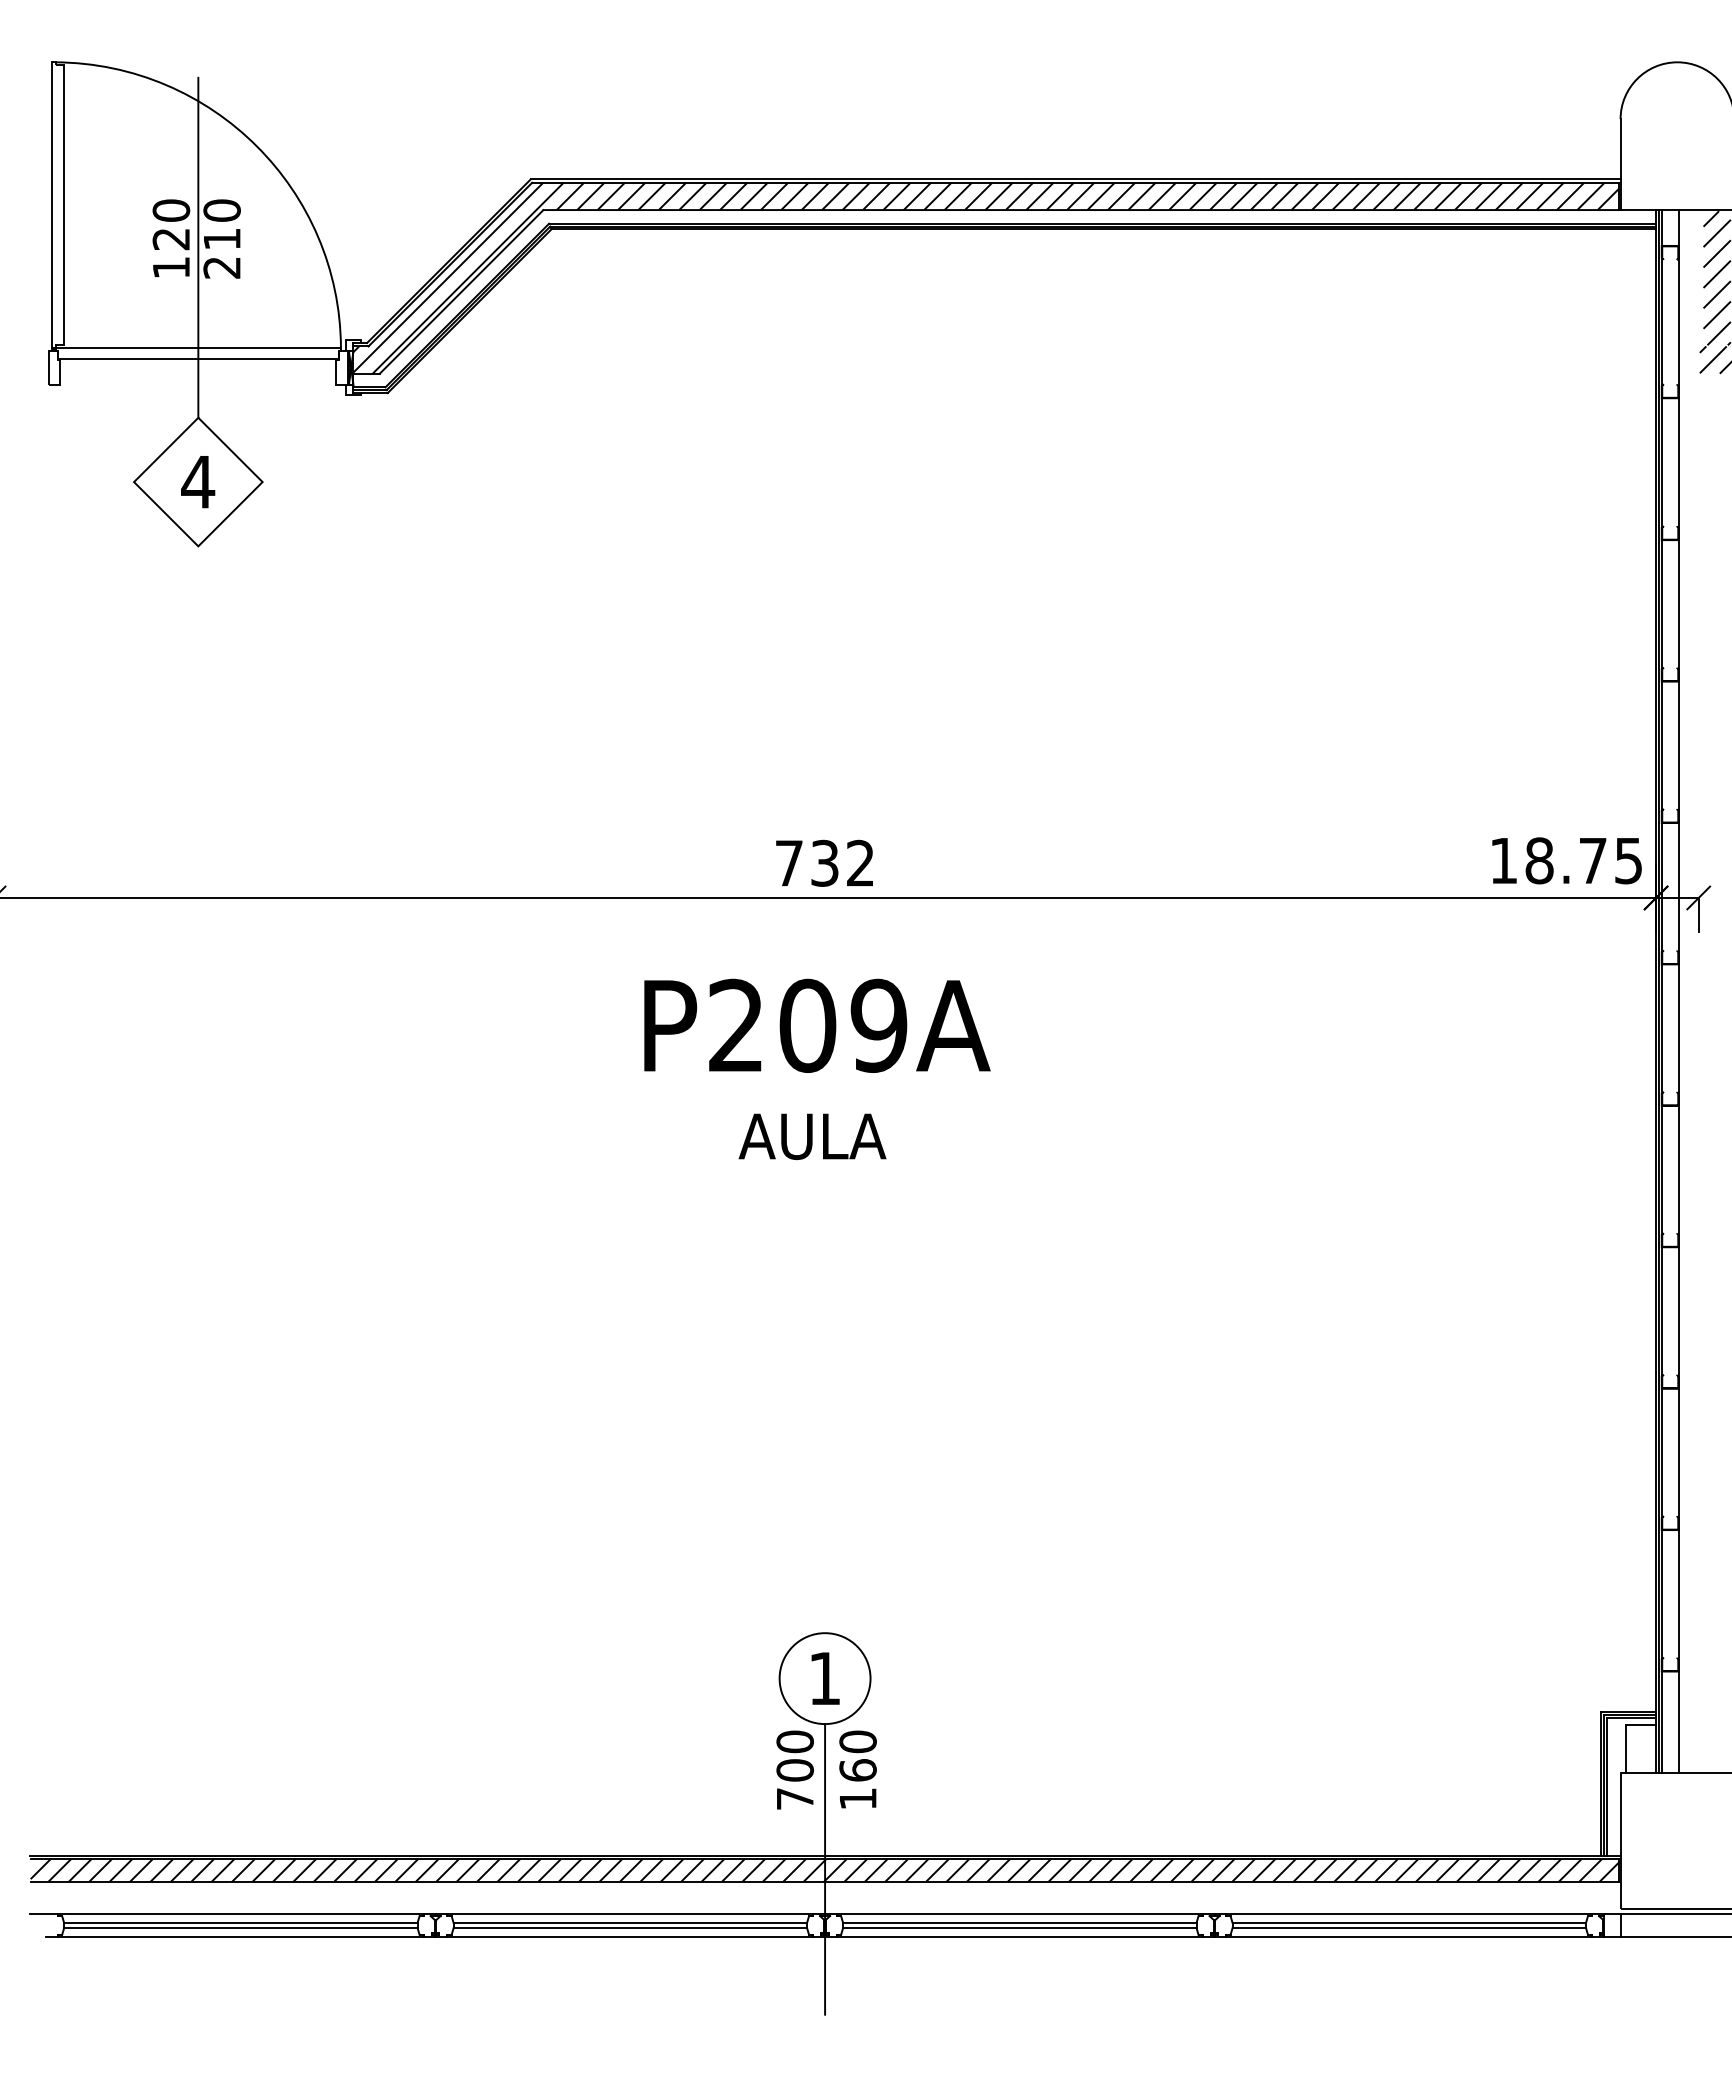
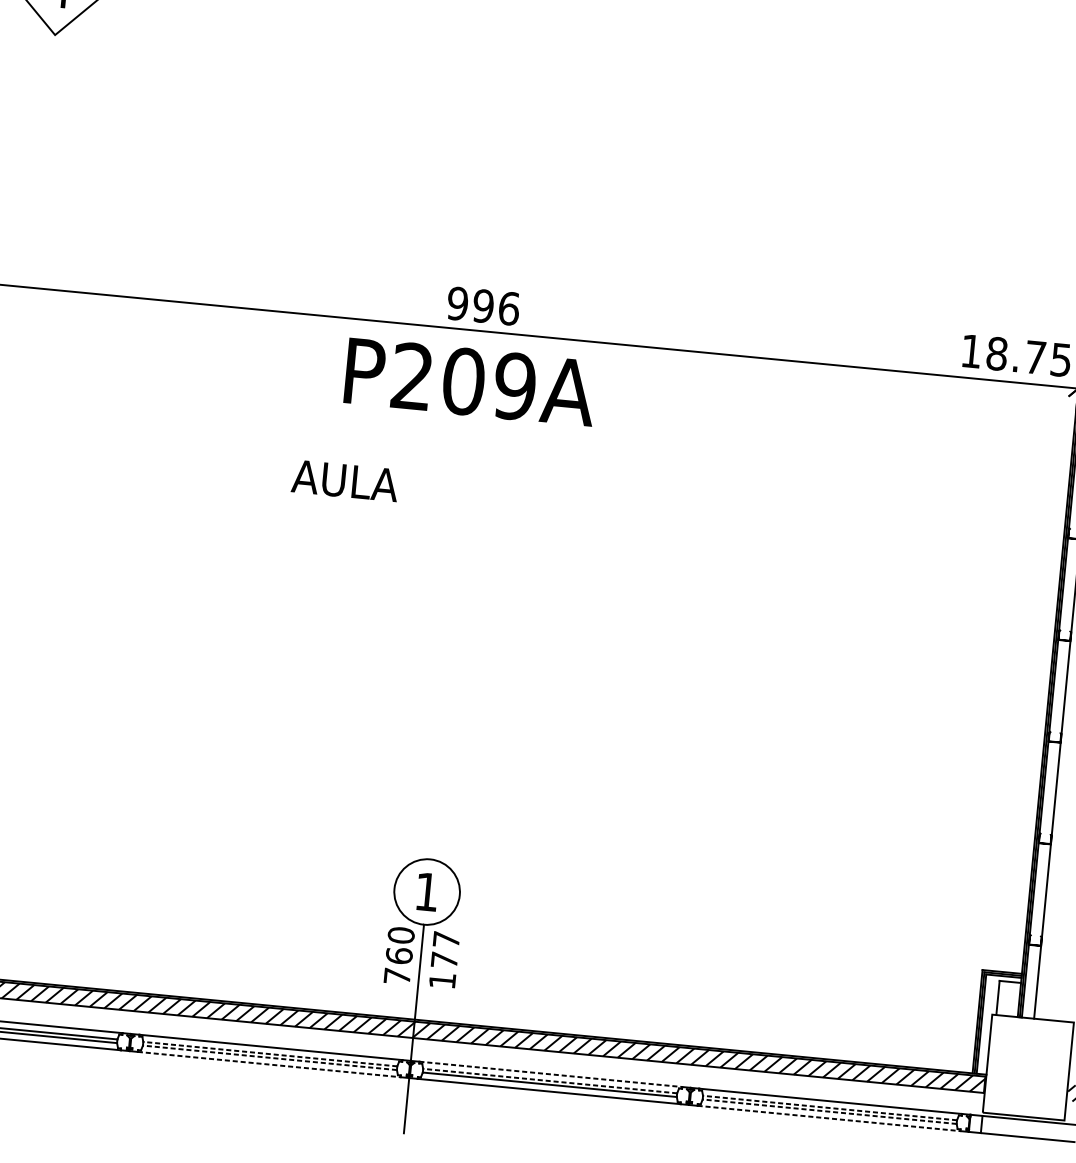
text: (825, 862) -> (483, 305), 732 -> 996
text: (817, 1025) -> (470, 381), moved
text: (812, 1136) -> (345, 480), moved
text: (857, 1755) -> (445, 949), 160 -> 177
text: (794, 1770) -> (398, 955), 700 -> 760
line: (1019, 1913) -> (550, 1074), solid -> dashed
line: (630, 1922) -> (270, 1053), solid -> dashed
line: (1019, 1922) -> (549, 1080), solid -> dashed
line: (1409, 1922) -> (830, 1107), solid -> dashed
line: (630, 1928) -> (270, 1058), solid -> dashed
line: (1409, 1928) -> (829, 1112), solid -> dashed
line: (630, 1937) -> (269, 1064), solid -> dashed
line: (1409, 1937) -> (829, 1118), solid -> dashed

